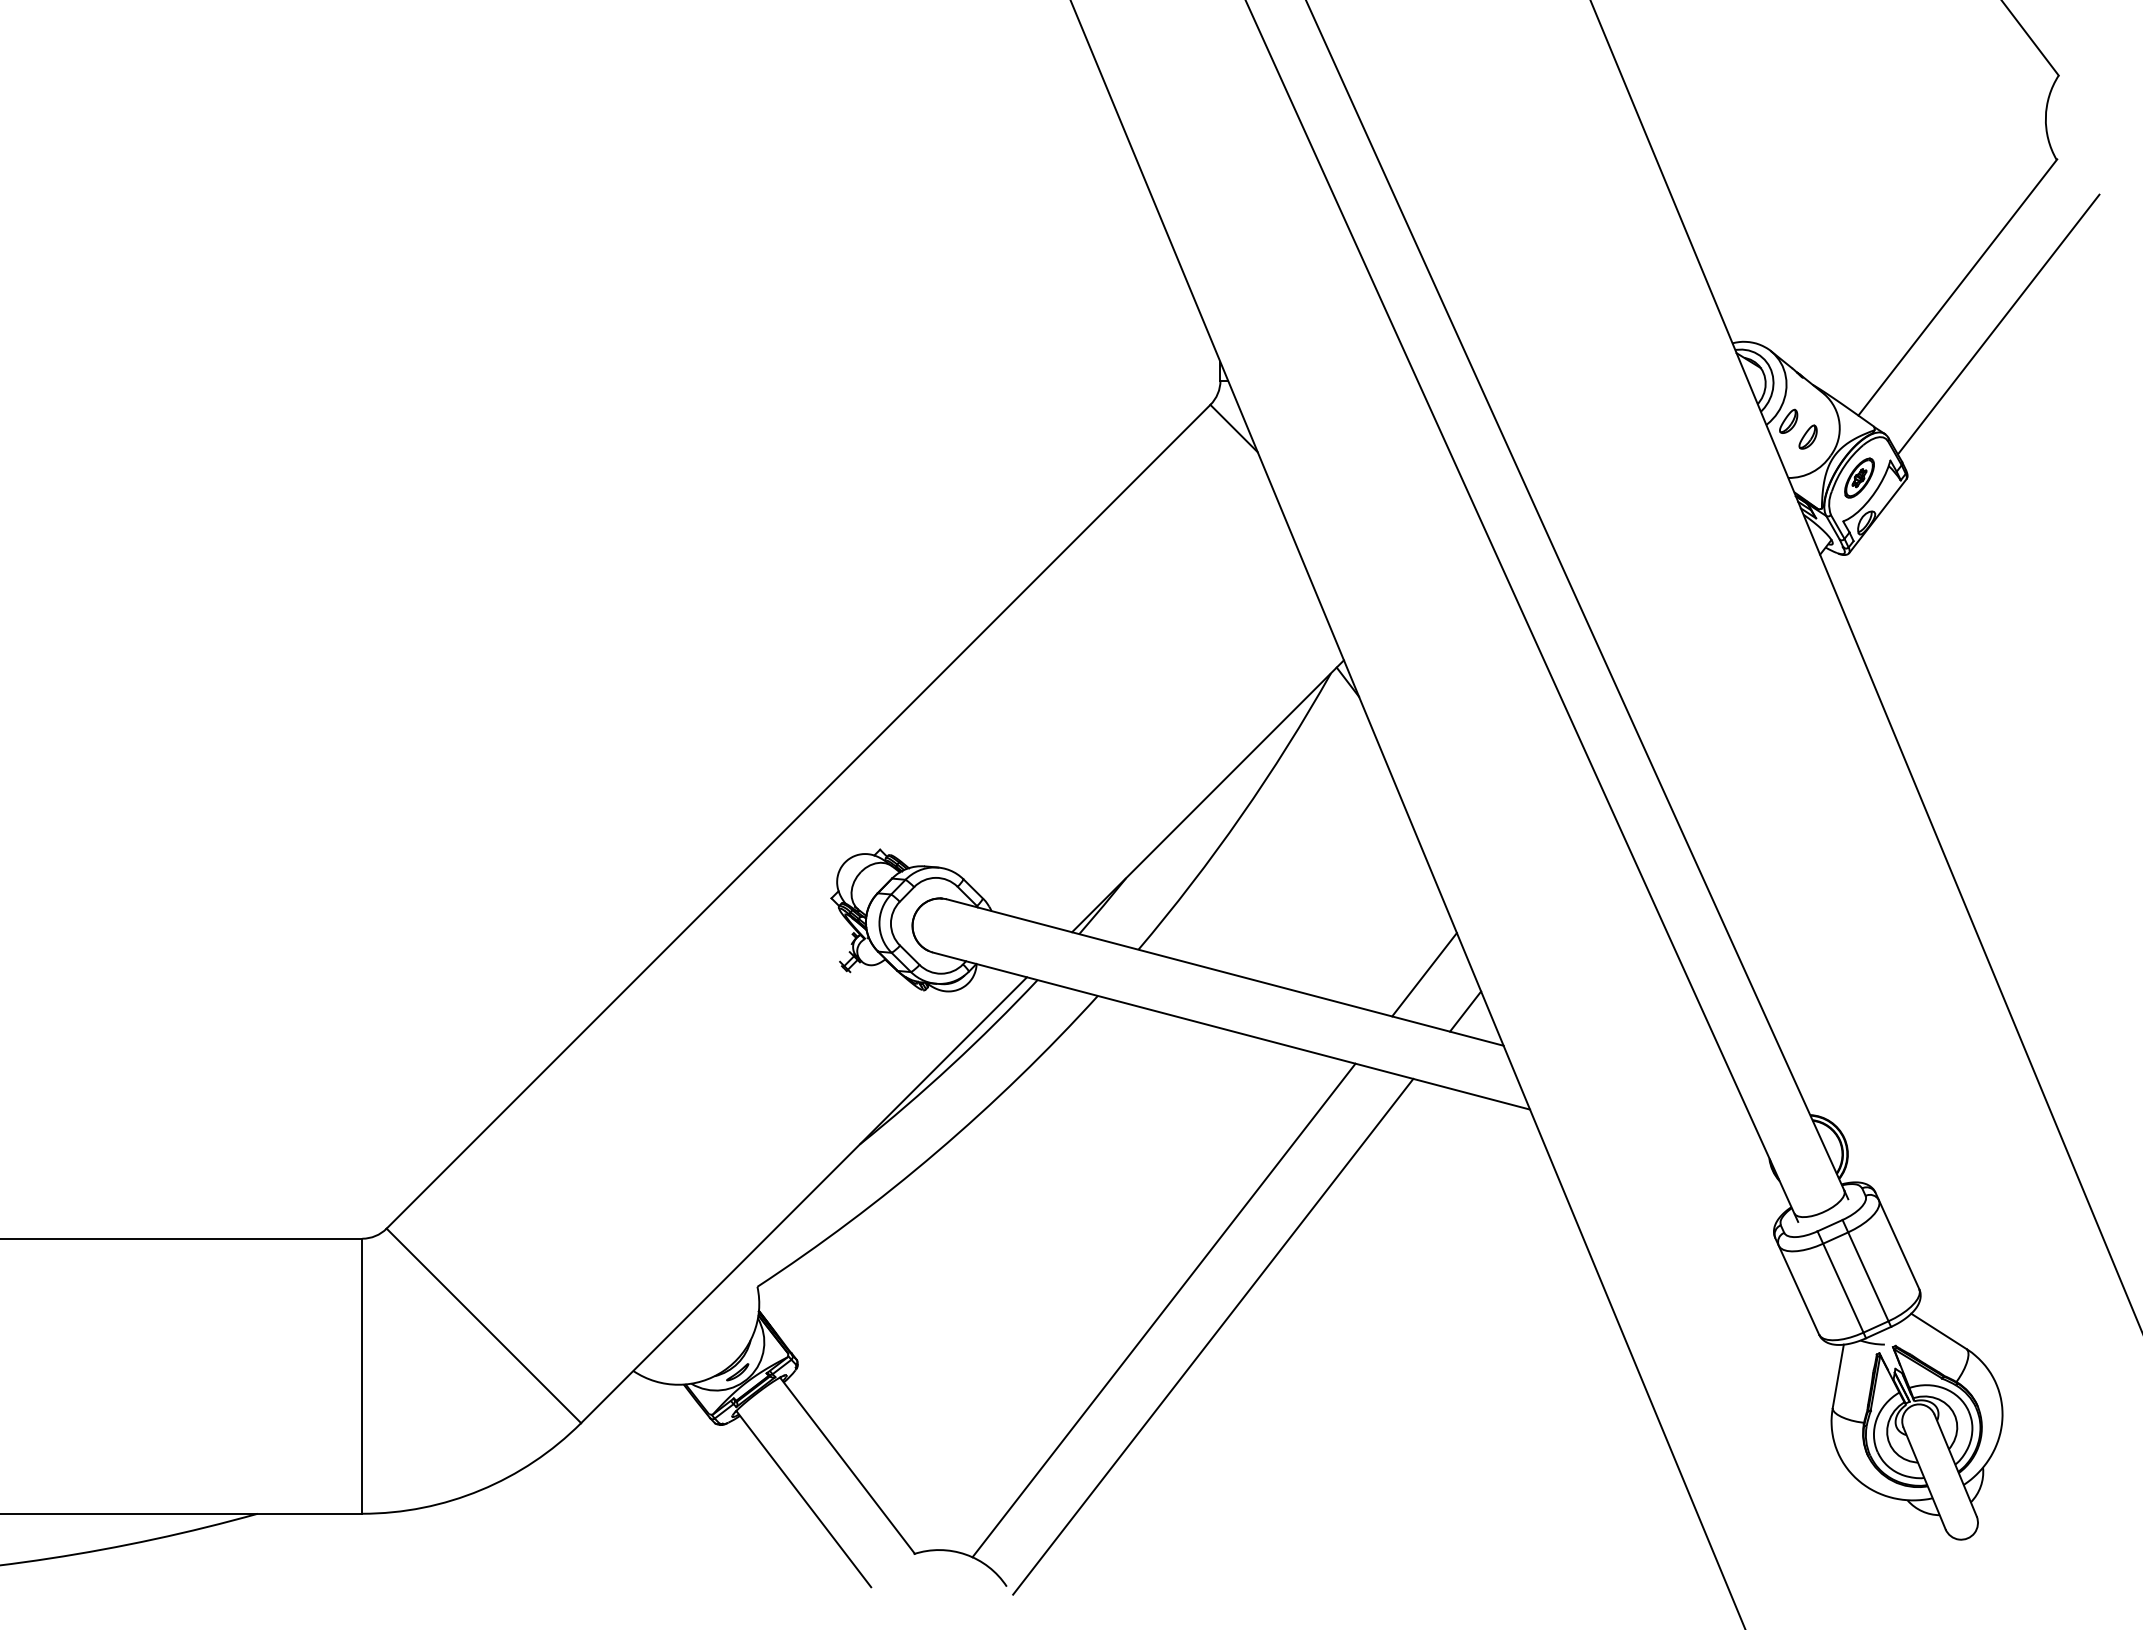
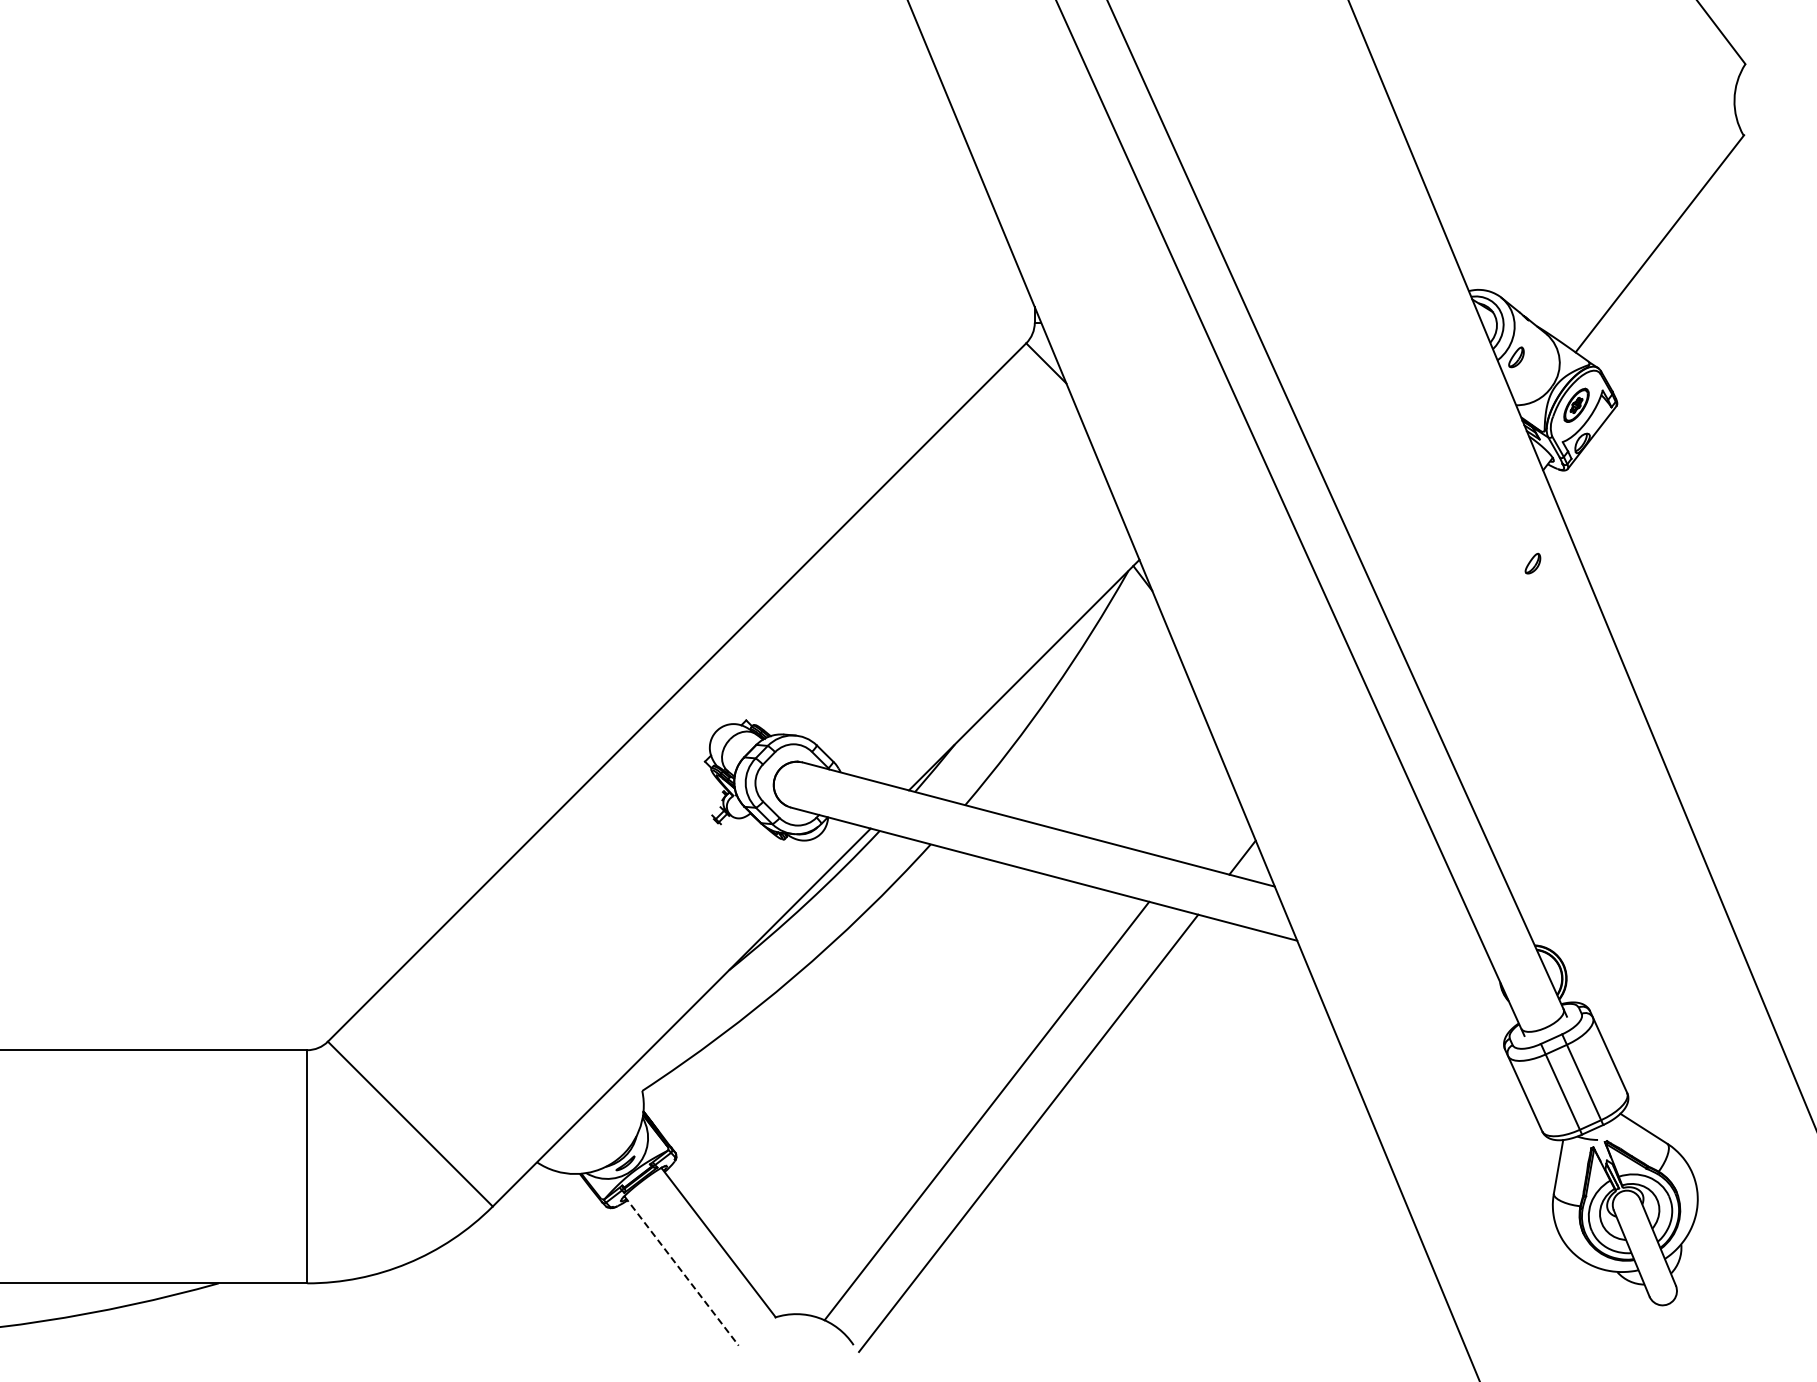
line: (1998, 324) -> (1694, 275), removed
part: (1807, 436) -> (1532, 563), moved
line: (1424, 974) -> (1207, 826), removed
line: (803, 1499) -> (681, 1271), solid -> dashed

